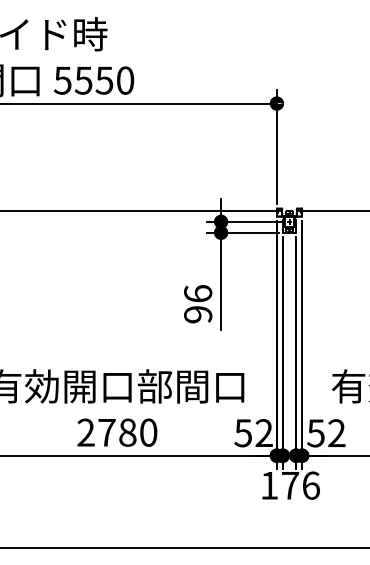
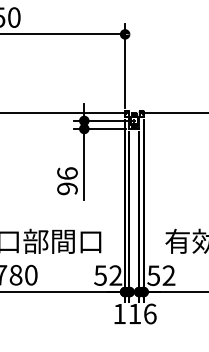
text: (290, 485) -> (135, 313), 176 -> 116

